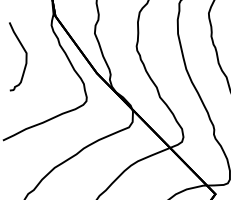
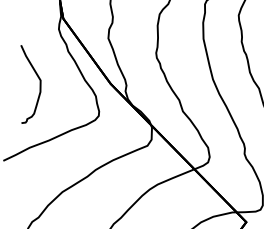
part: (25, 56) -> (39, 84), moved

